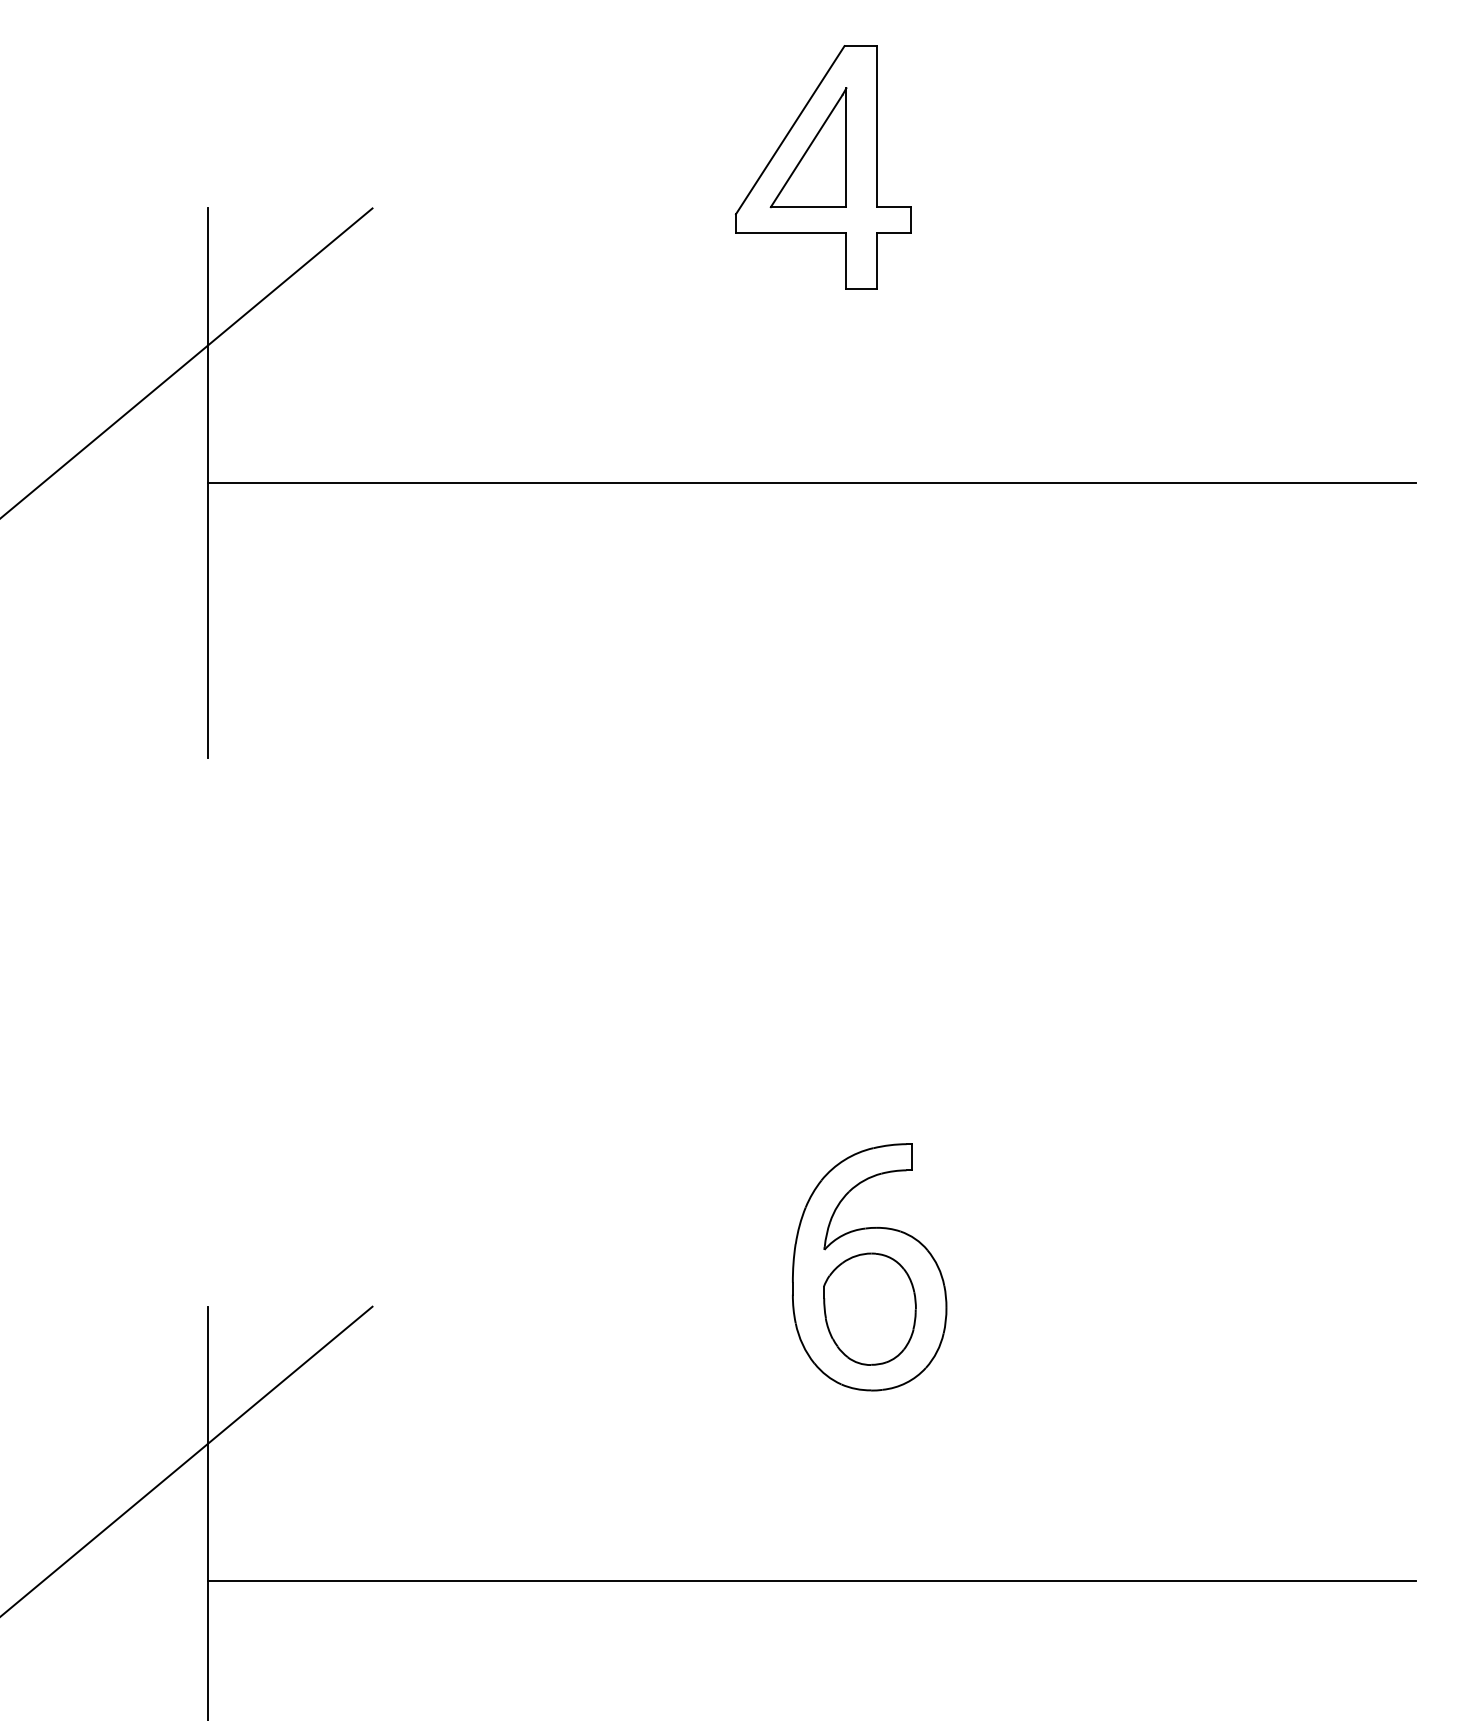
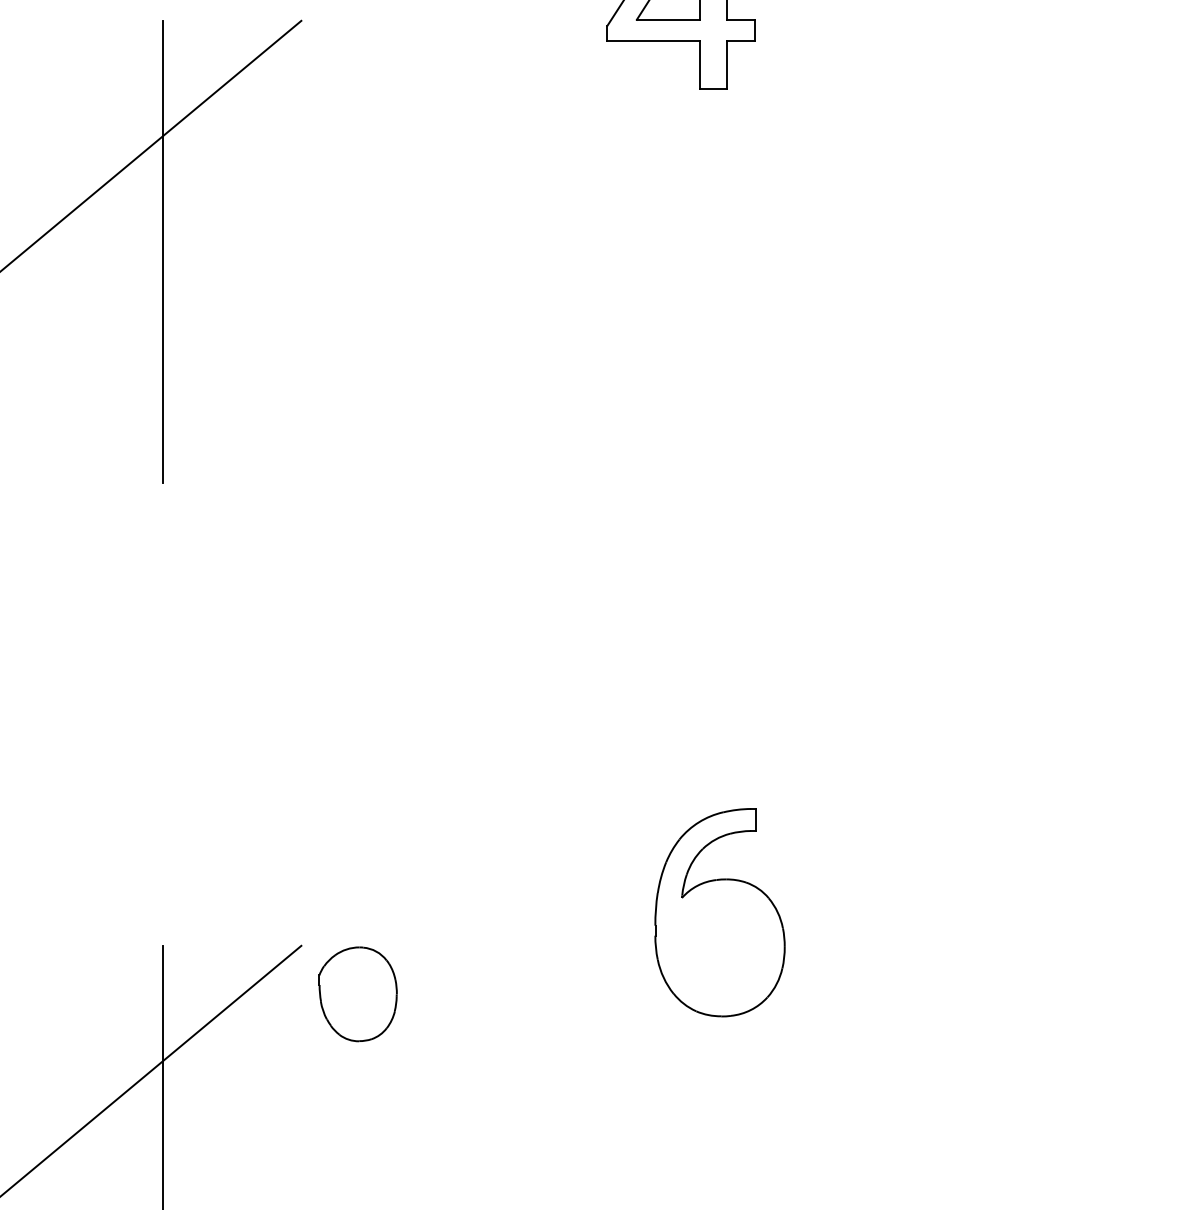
line: (811, 483) -> (671, 252), removed
part: (869, 1308) -> (357, 993), moved
line: (811, 1581) -> (671, 1177), removed

